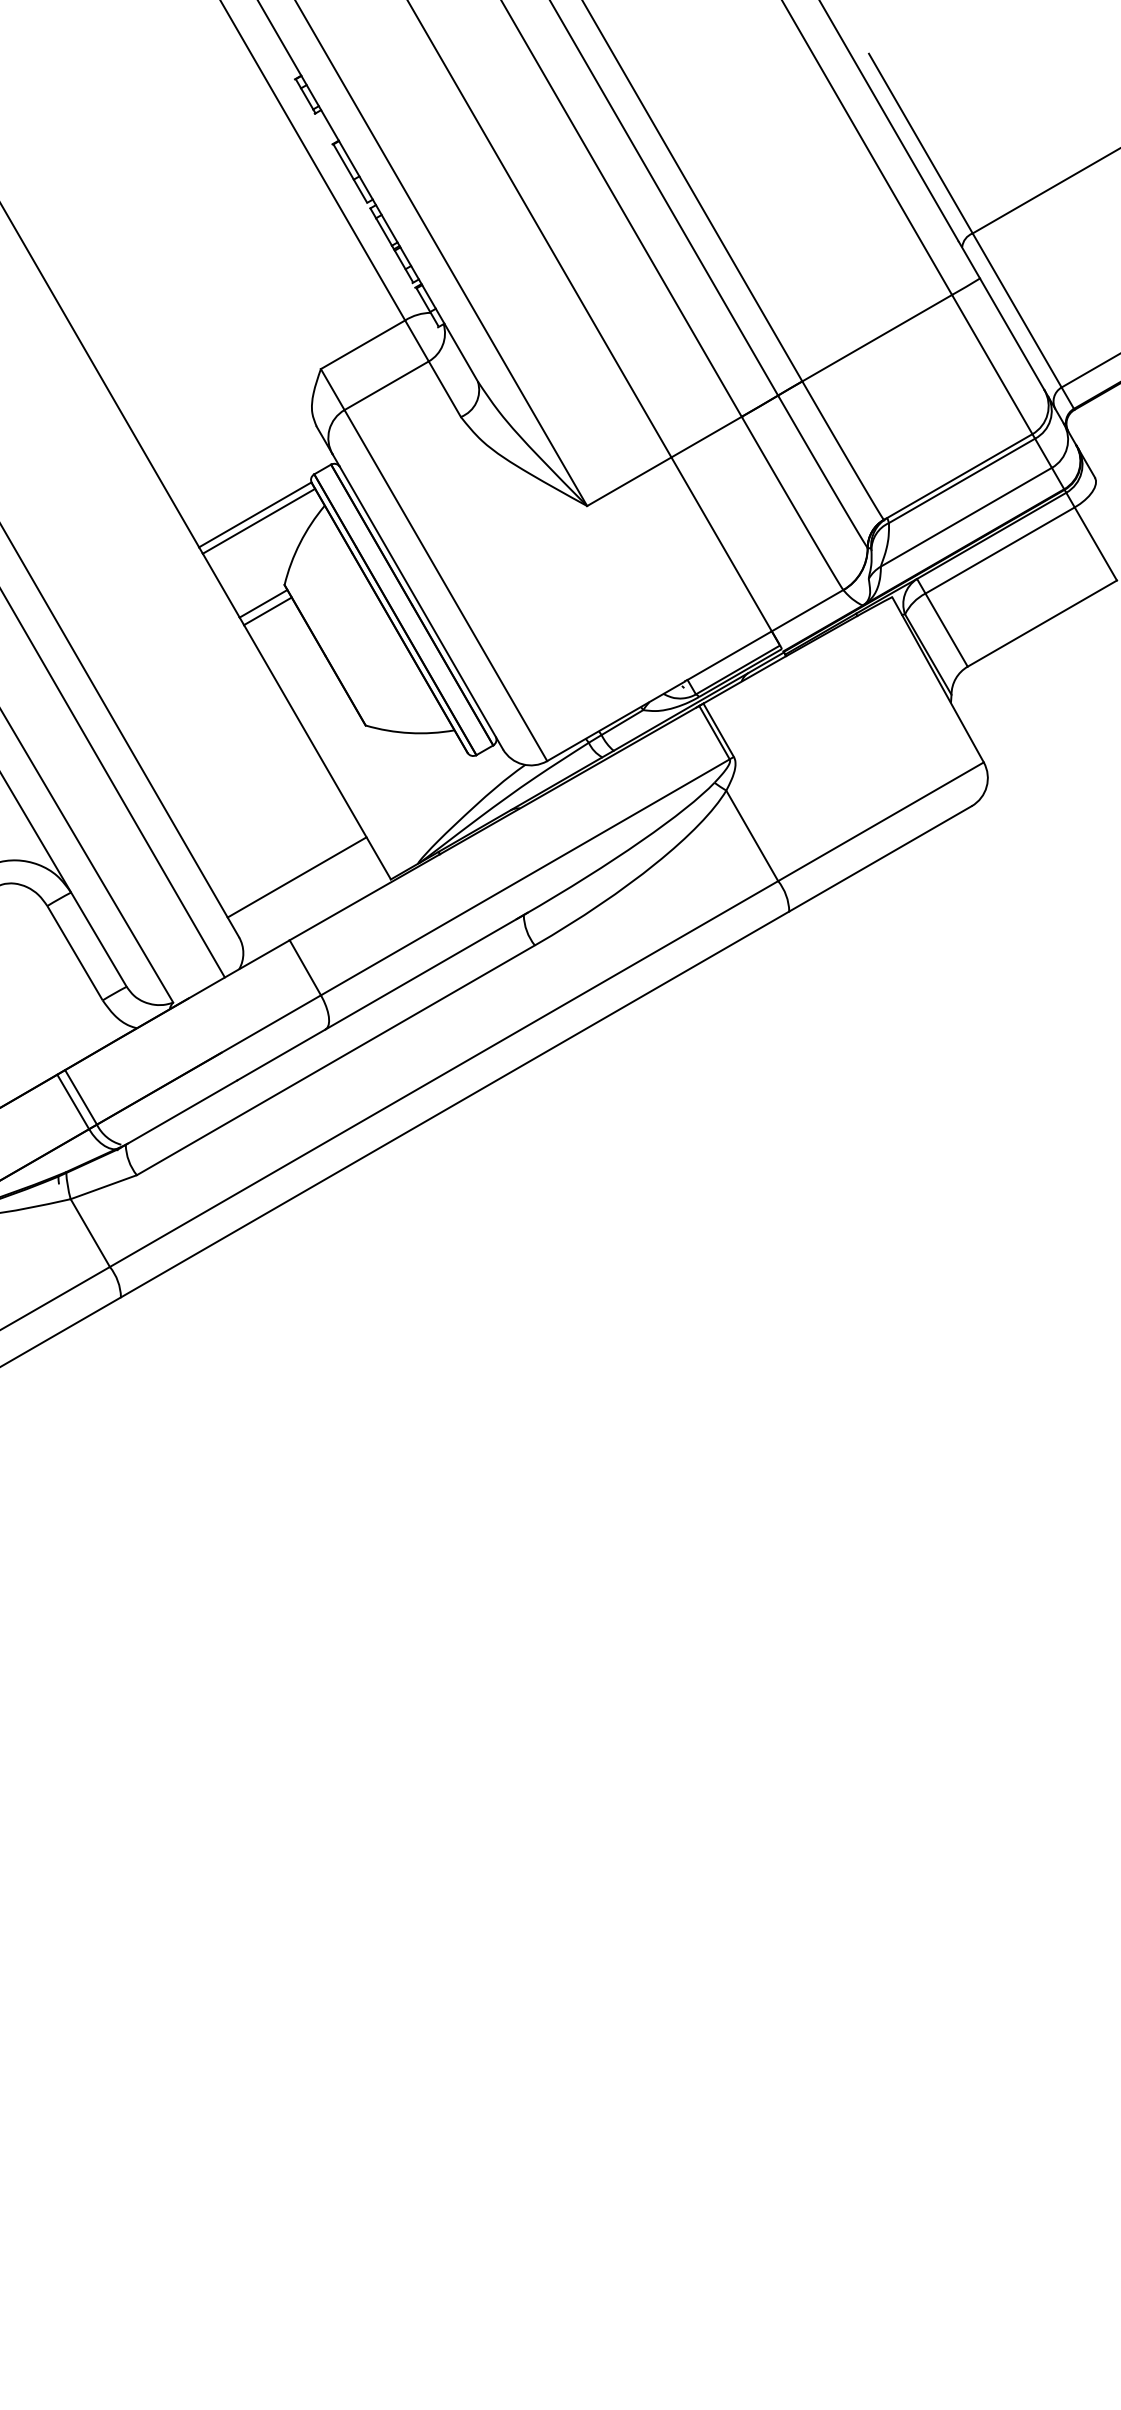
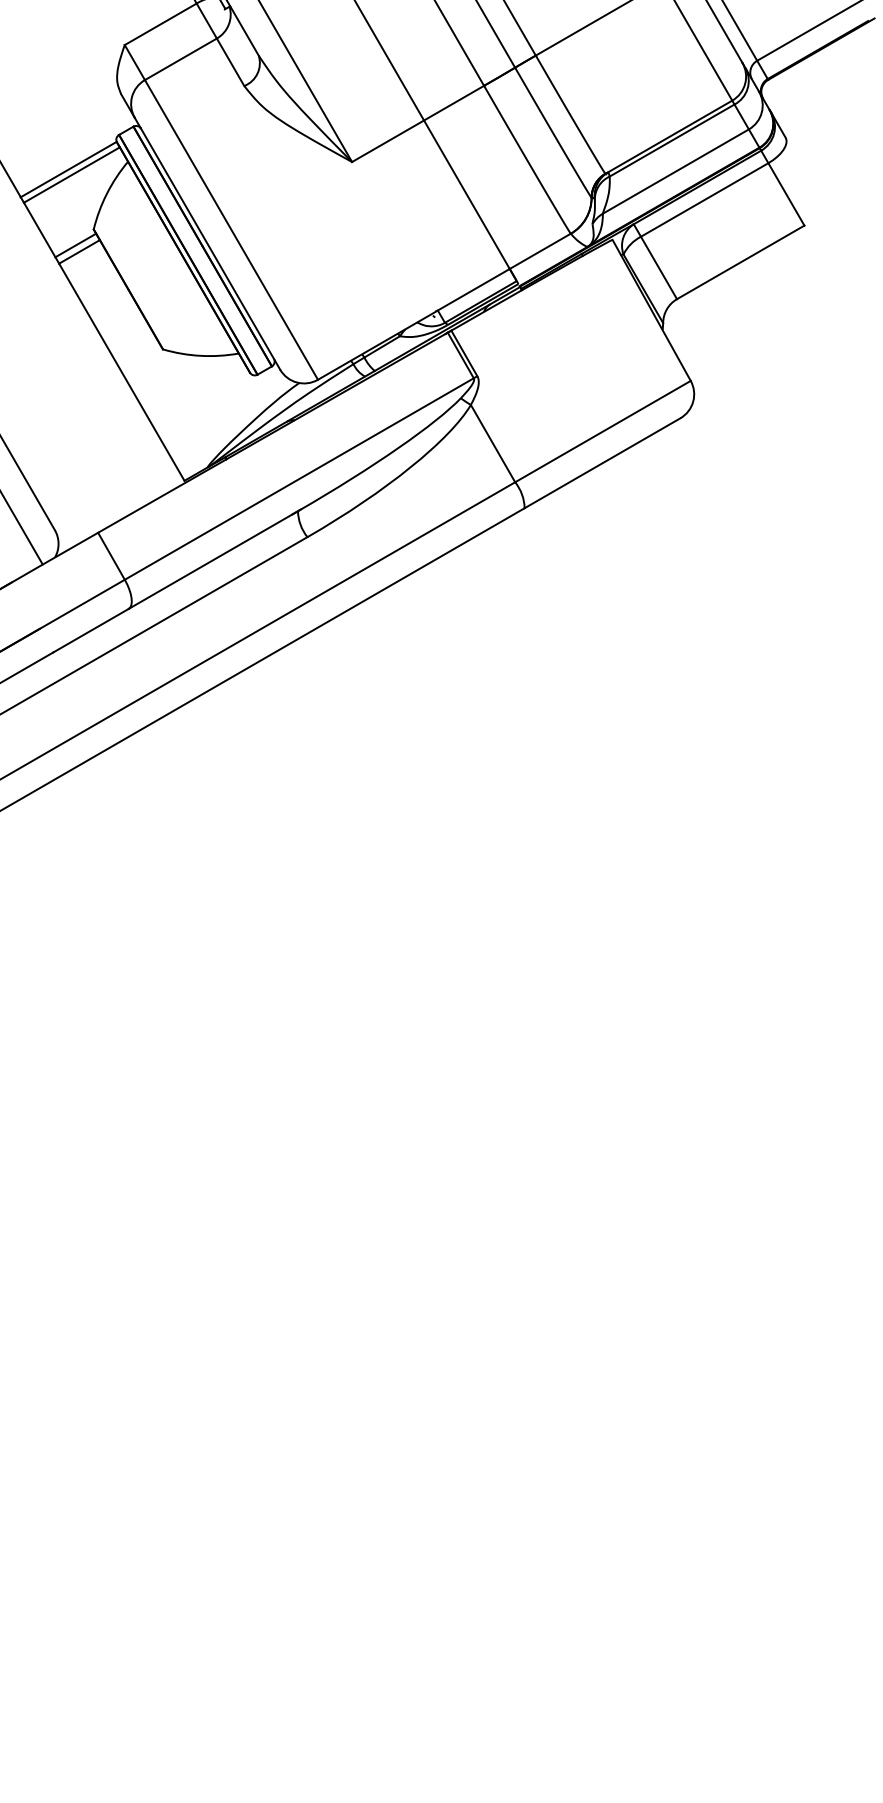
line: (296, 877) -> (103, 479), removed

